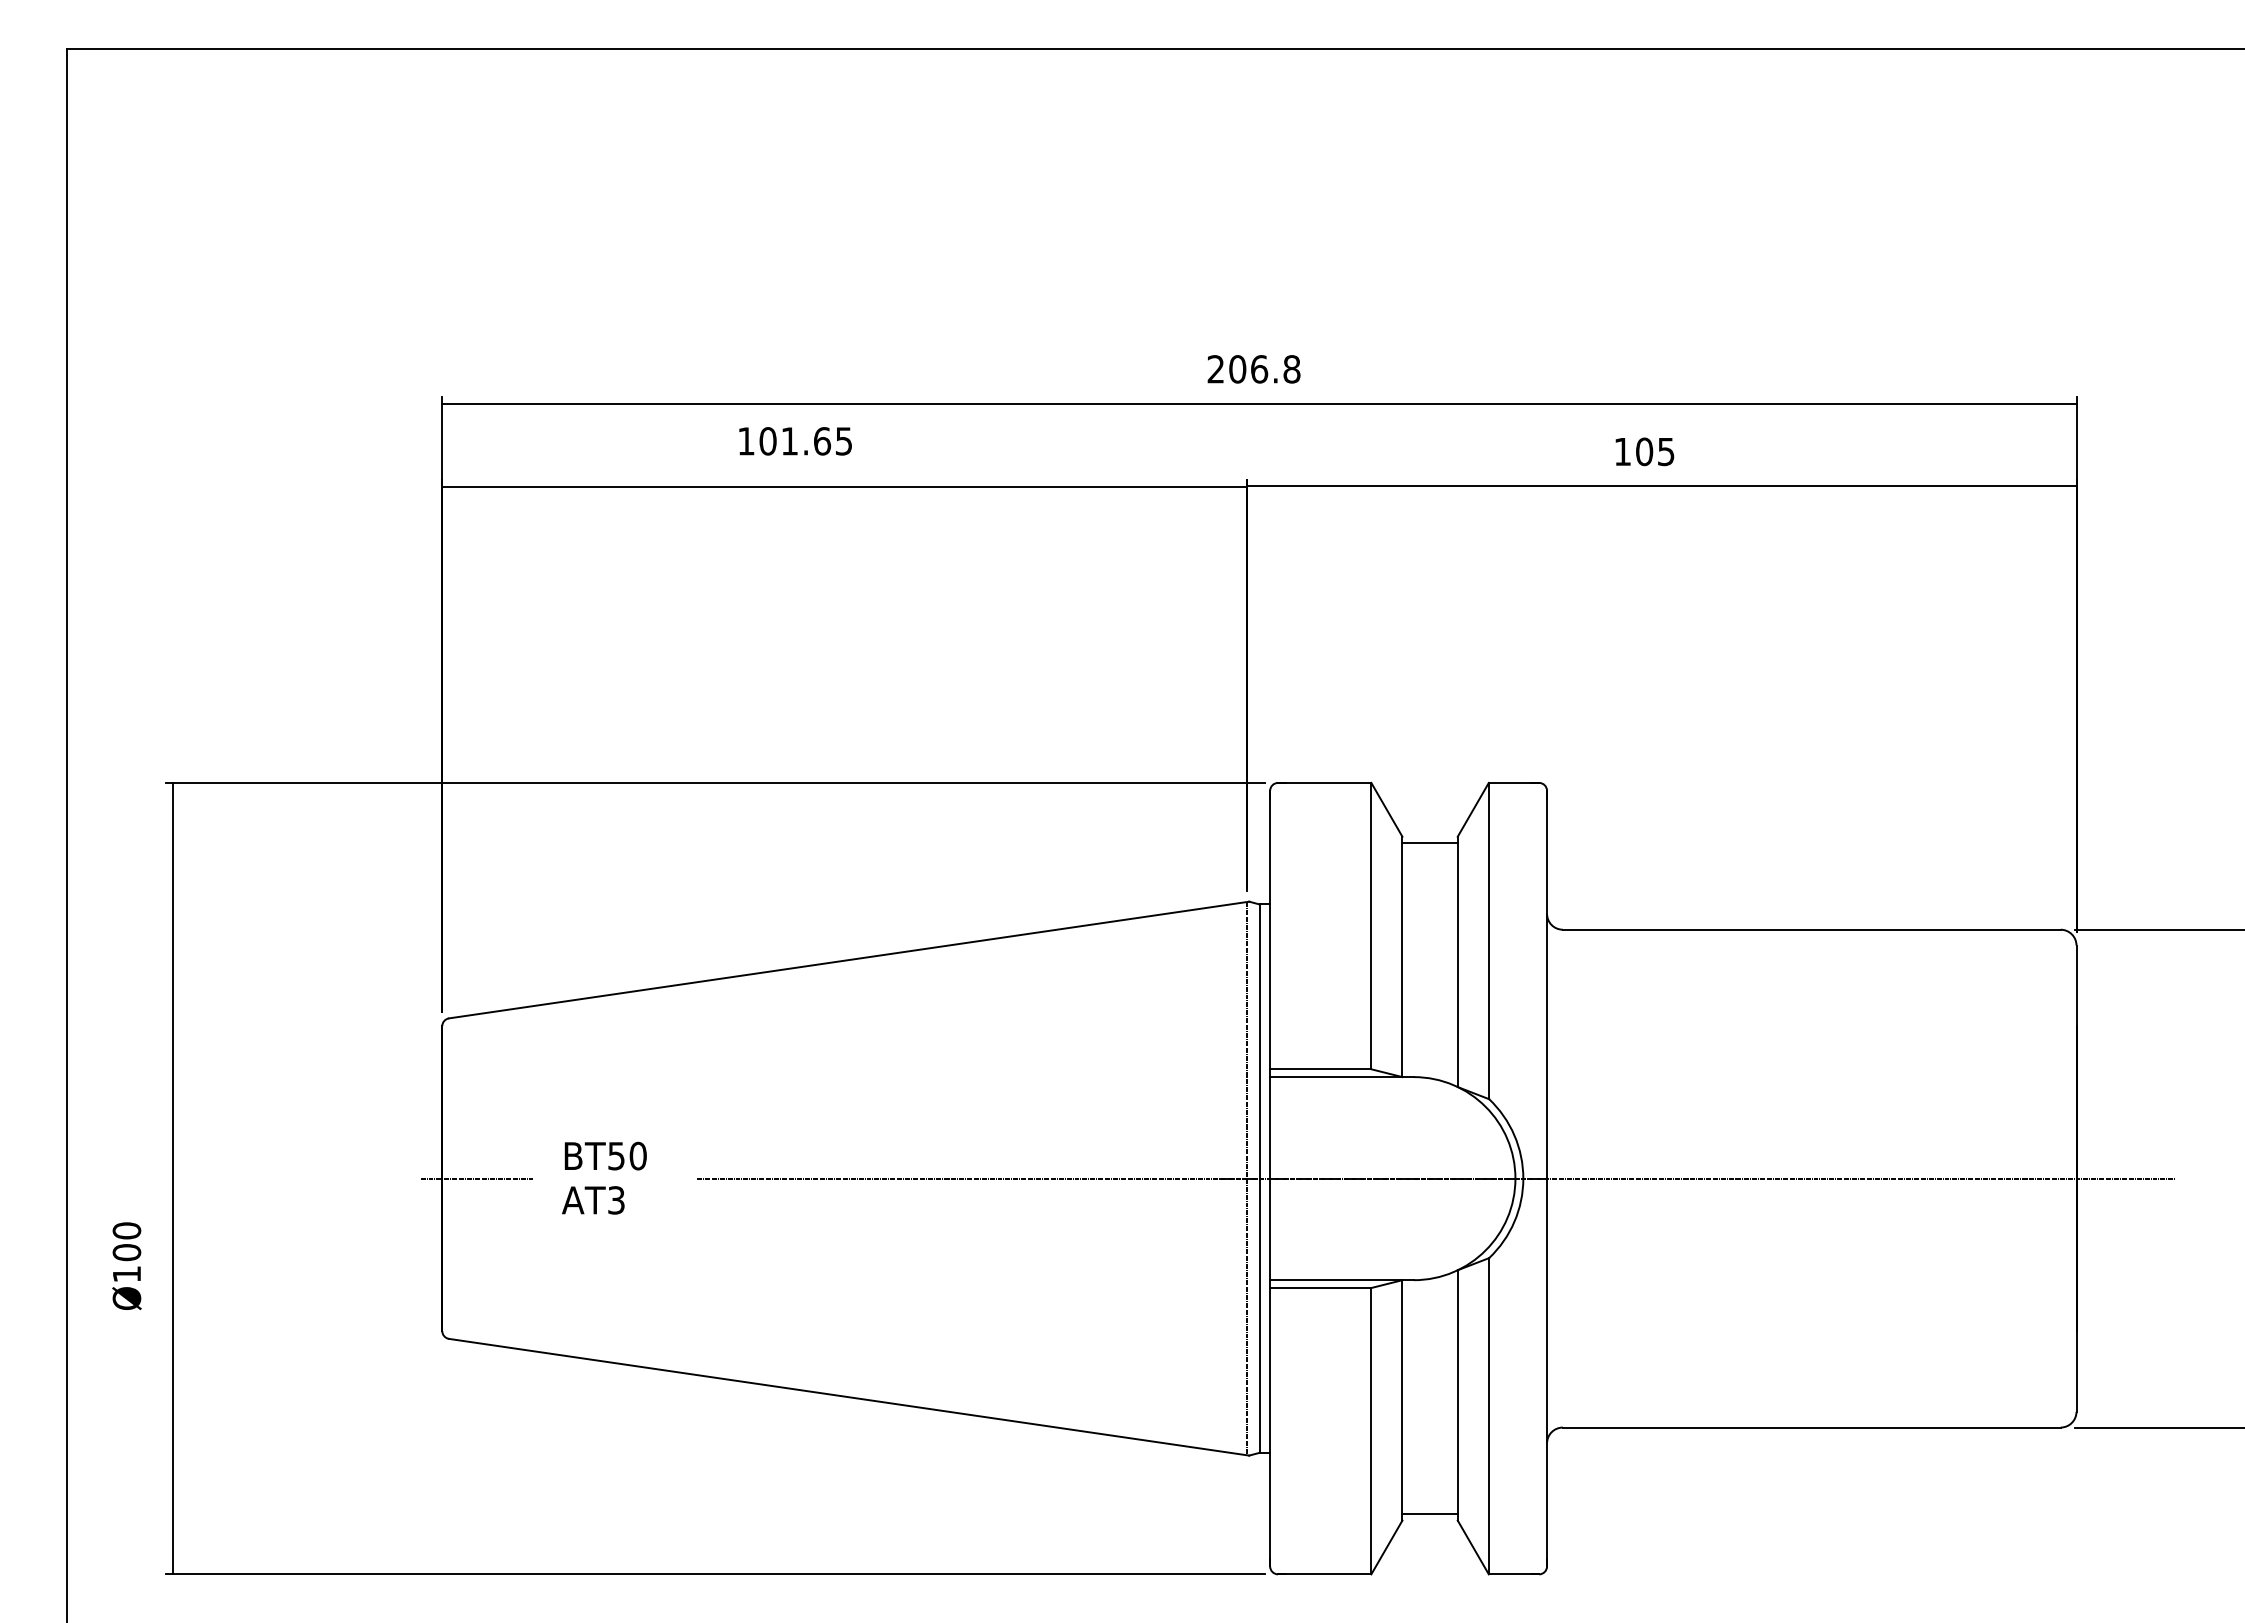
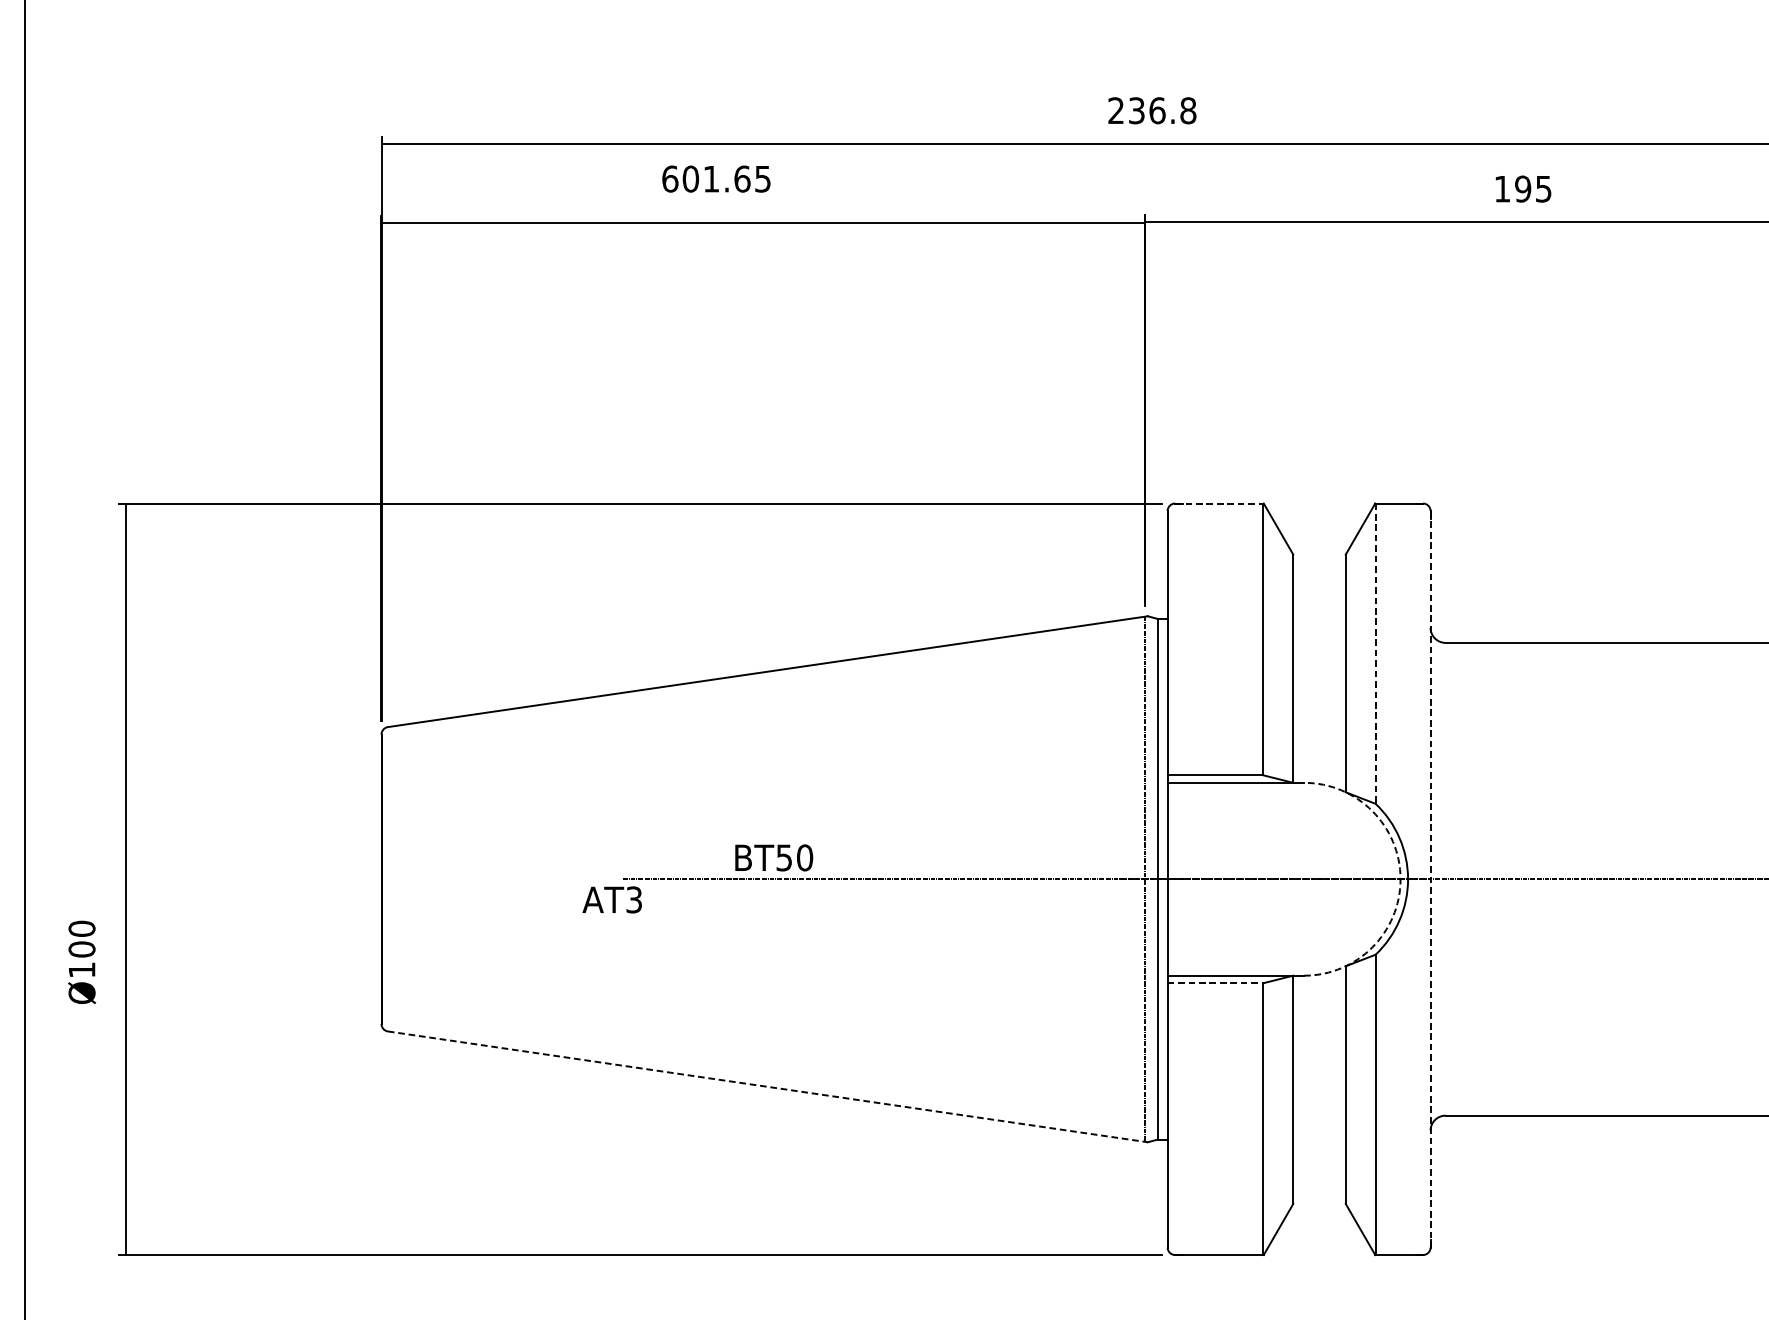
text: (1237, 369) -> (1136, 110), 206.8 -> 236.8
text: (746, 441) -> (670, 179), 101.65 -> 601.65
text: (1644, 451) -> (1523, 188), 105 -> 195
line: (1324, 782) -> (1219, 503), solid -> dashed
line: (1429, 842) -> (1318, 560), removed
line: (1489, 941) -> (1375, 654), solid -> dashed
text: (605, 1155) -> (773, 857), moved
line: (476, 1178) -> (413, 879), removed
arc: (1515, 1178) -> (1400, 879), solid -> dashed
line: (1547, 1178) -> (1431, 879), solid -> dashed
text: (593, 1200) -> (612, 900), moved
line: (1321, 1288) -> (1216, 983), solid -> dashed
line: (849, 1397) -> (768, 1087), solid -> dashed
line: (1429, 1514) -> (1318, 1198), removed

